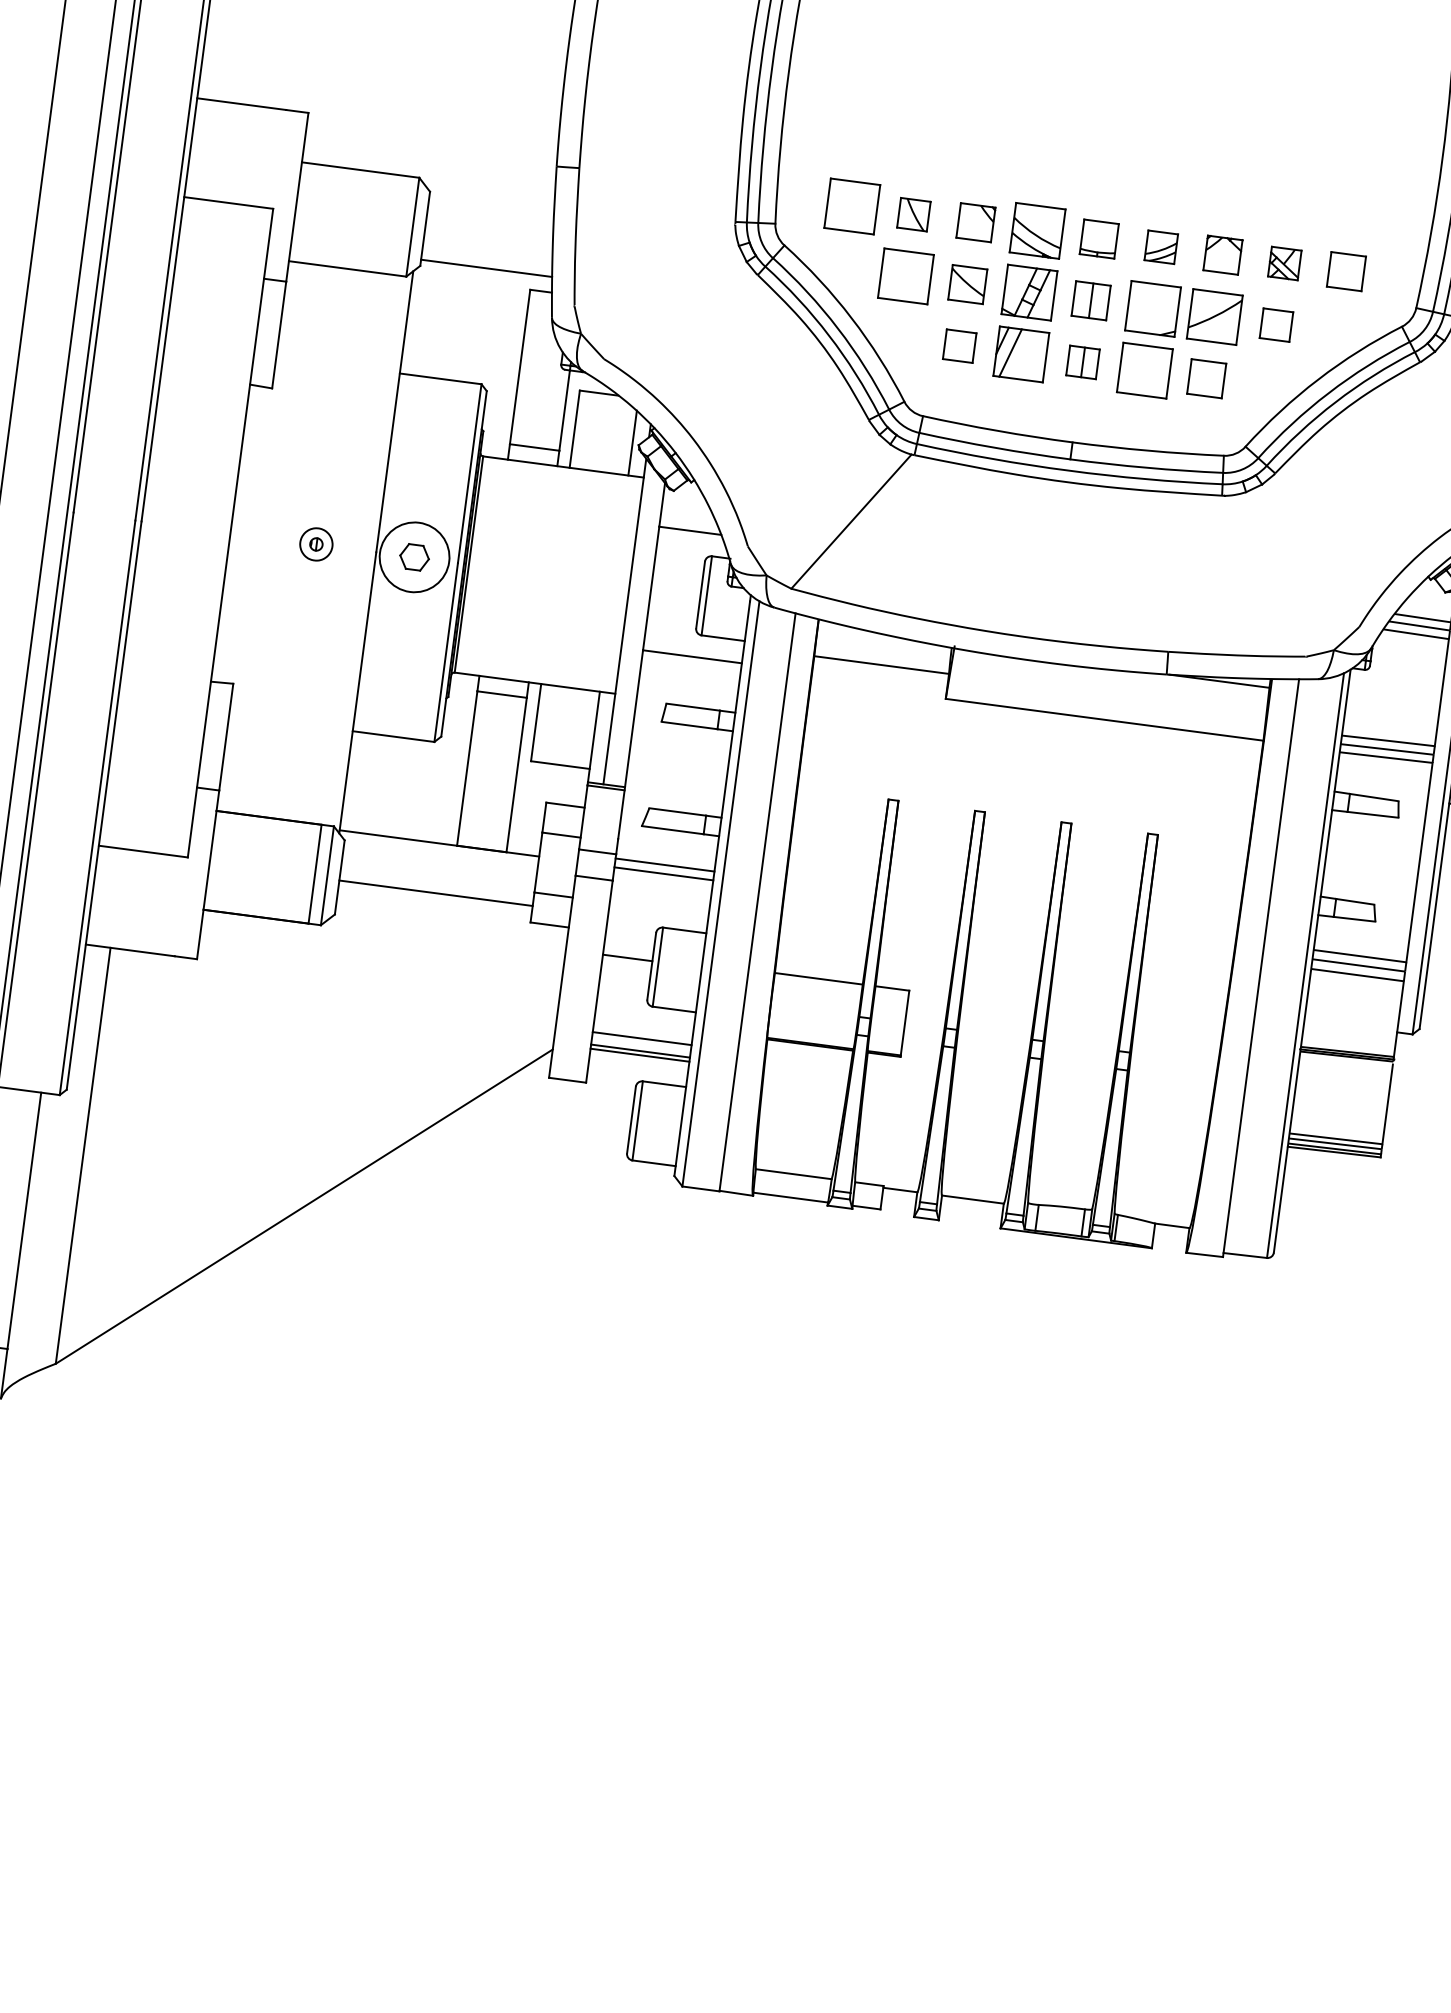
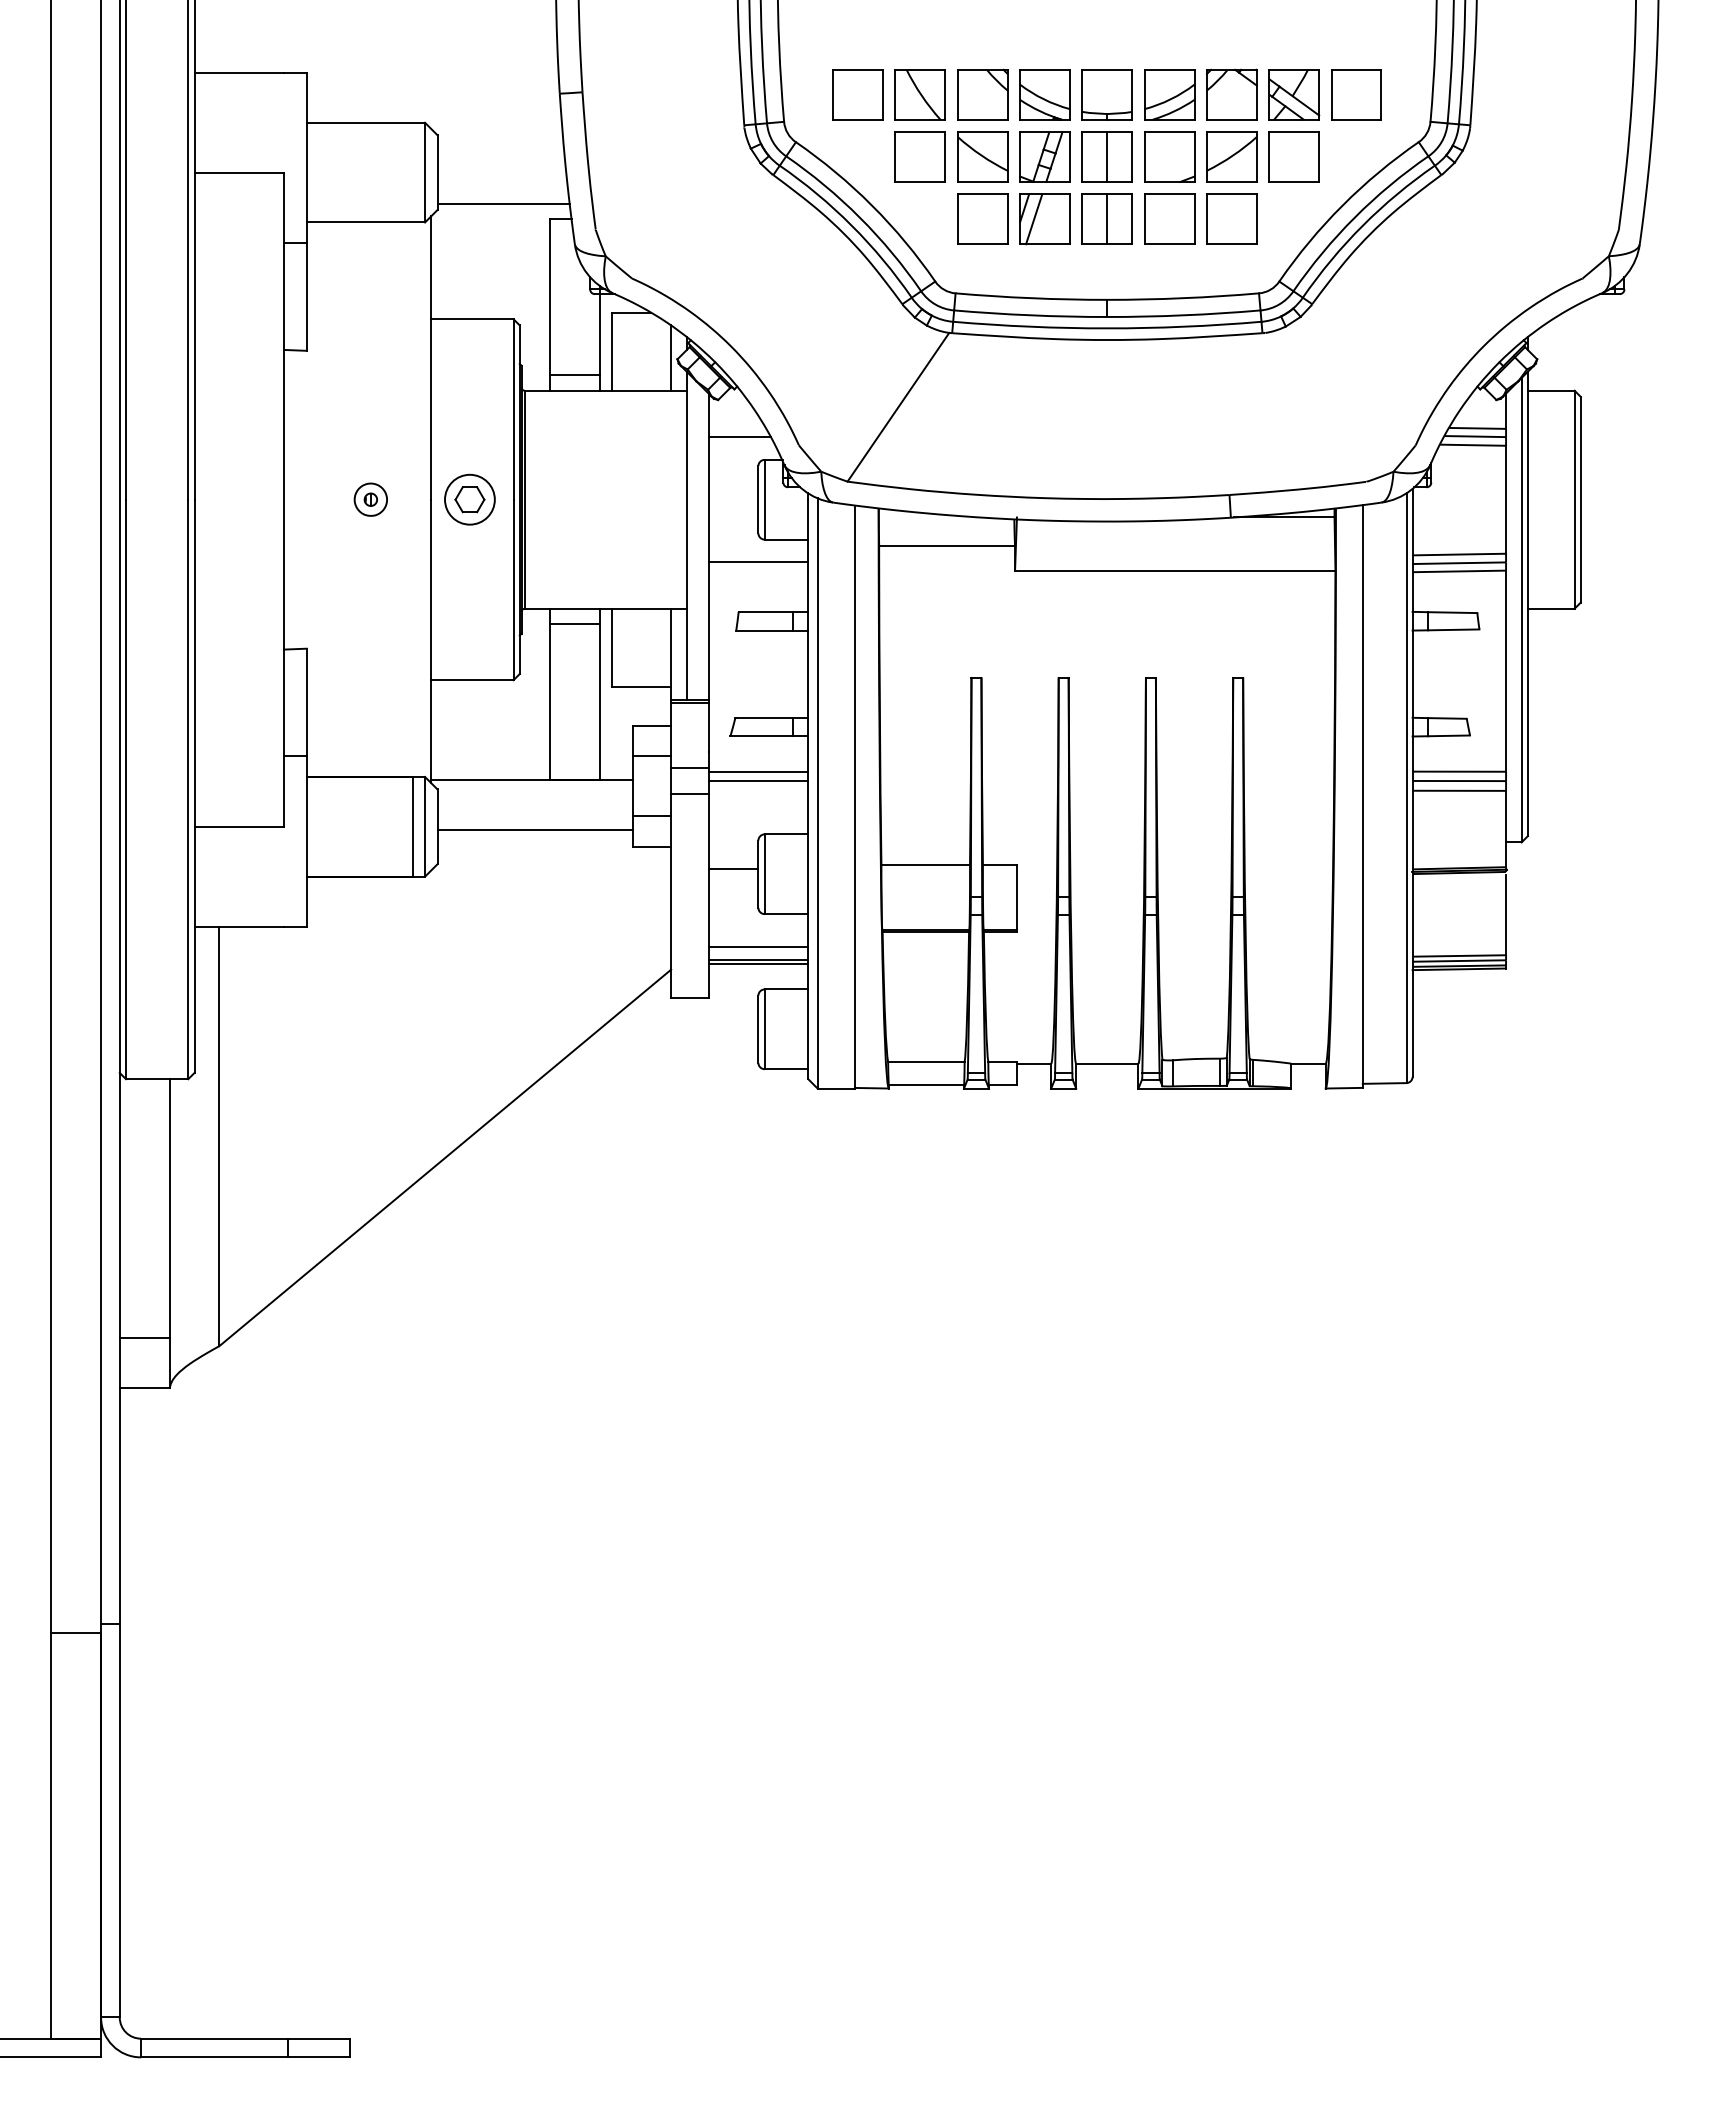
part: (913, 214) -> (919, 94), size x1.67
part: (975, 222) -> (982, 94), size x1.43
part: (1098, 238) -> (1106, 94), size x1.43
part: (1161, 246) -> (1169, 94), size x1.67
part: (1222, 255) -> (1231, 94), size x1.43
part: (1285, 263) -> (1294, 94), size x1.67
part: (1346, 271) -> (1356, 94), size x1.43
part: (967, 283) -> (982, 156), size x1.43
part: (1090, 300) -> (1106, 156), size x1.43
part: (1275, 324) -> (1293, 156), size x1.67
part: (959, 345) -> (982, 218), size x1.67
part: (1082, 361) -> (1106, 218), size x1.67
part: (1206, 377) -> (1231, 218), size x1.43
circle: (414, 557) -> (469, 499), size x0.71

